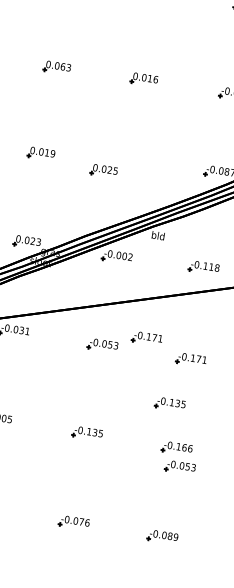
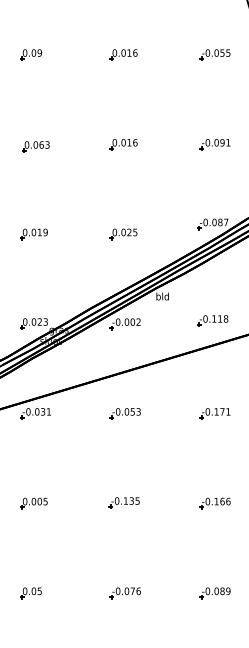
part: (103, 171) -> (123, 234), moved
part: (146, 338) -> (167, 399), removed
part: (169, 403) -> (200, 460), removed
part: (179, 467) -> (220, 521), removed

